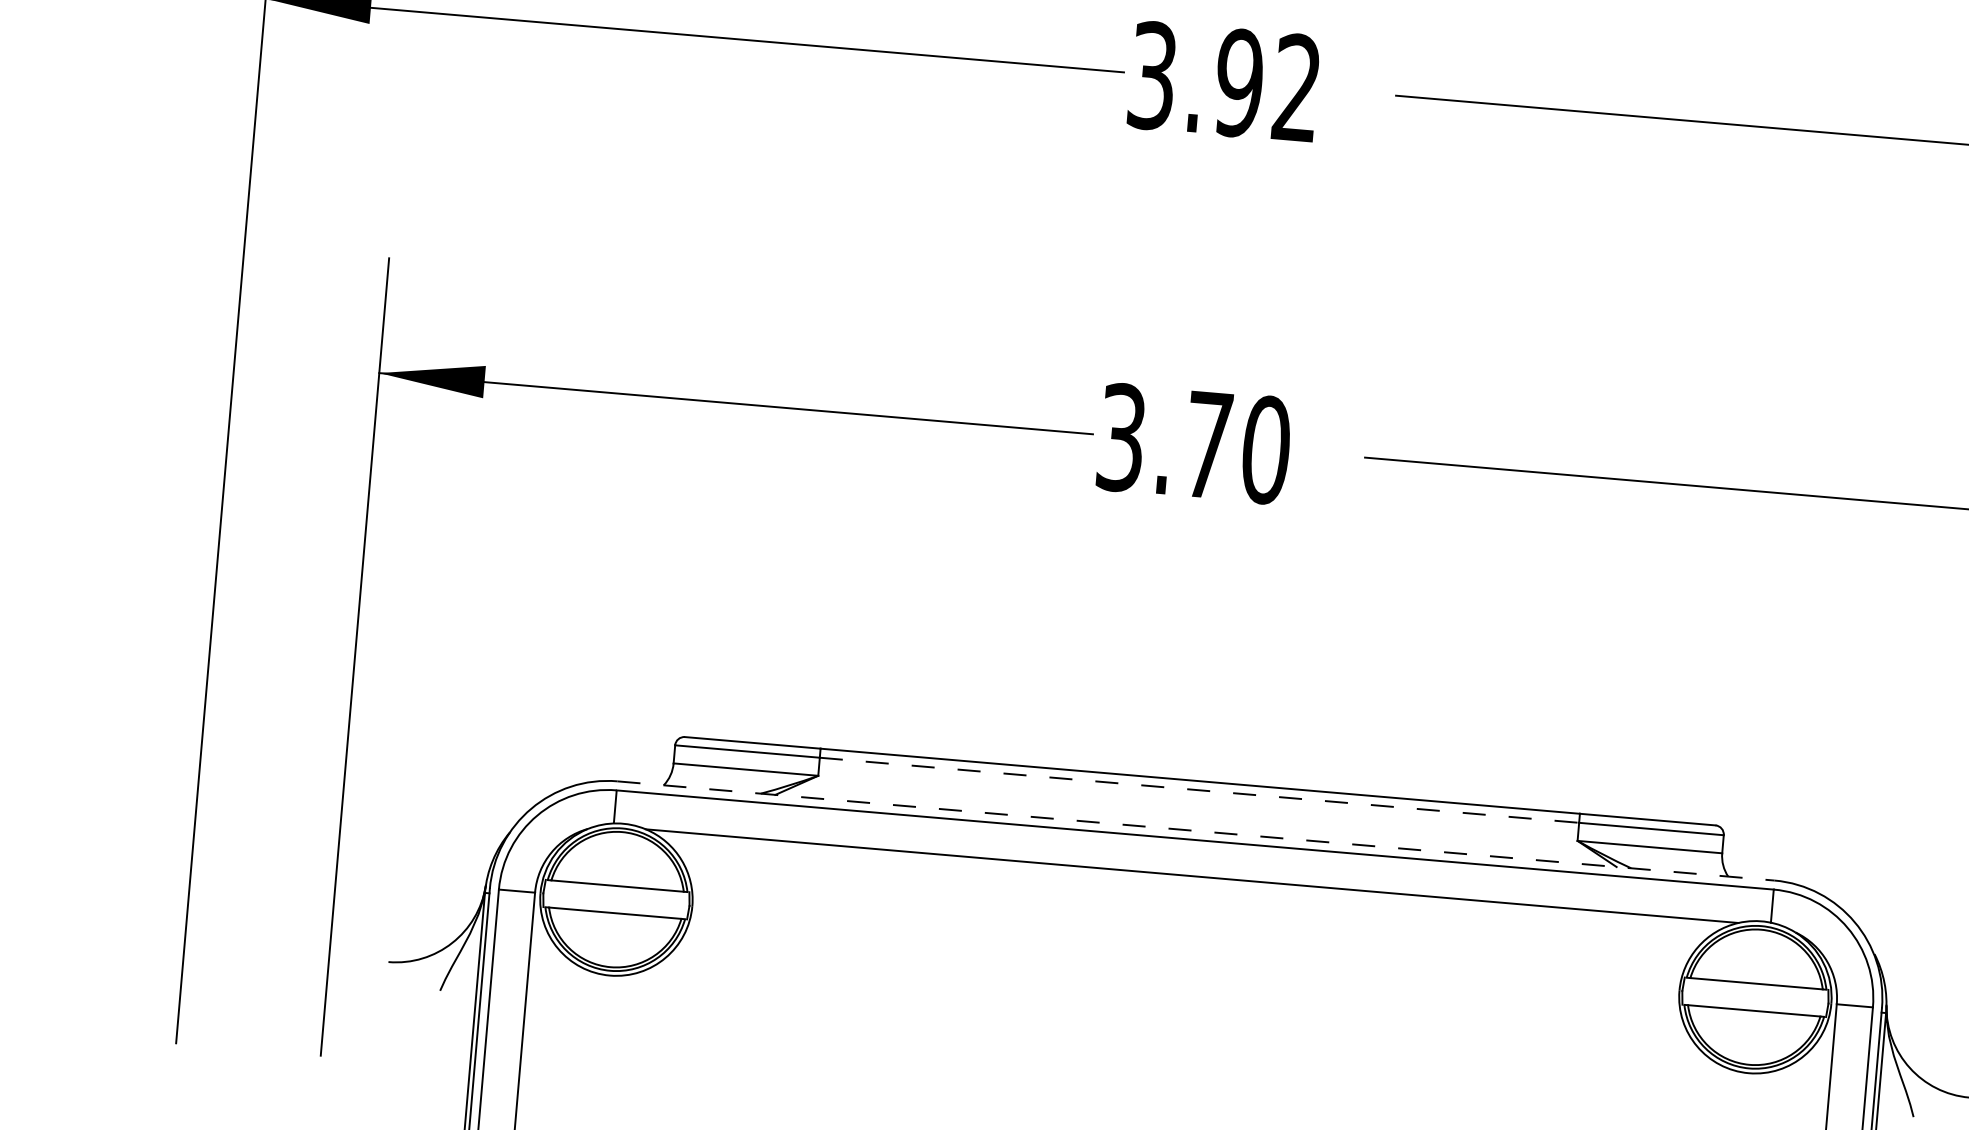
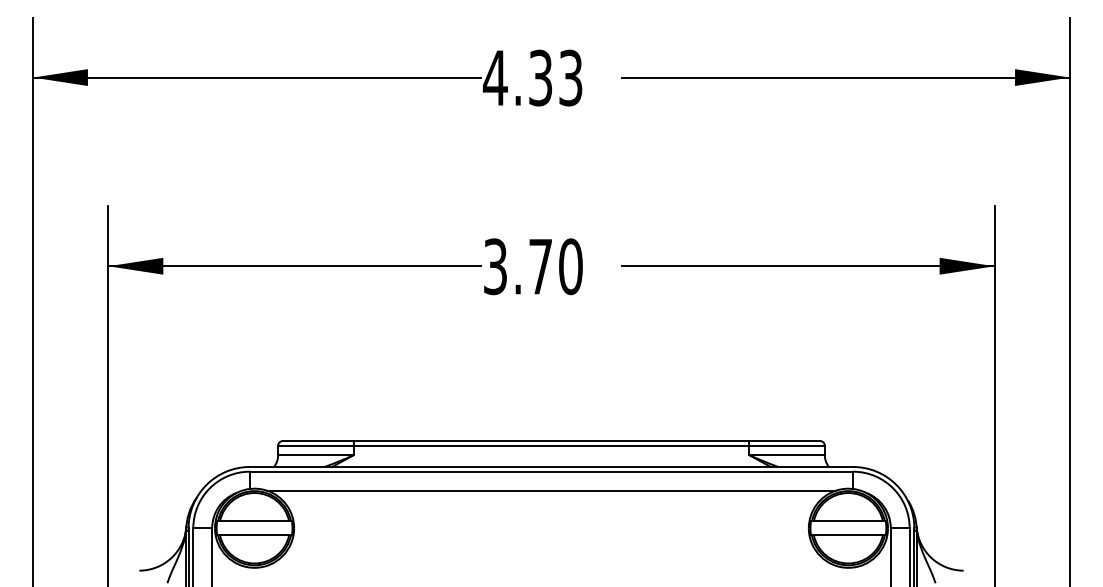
text: (1223, 80) -> (532, 77), 3.92 -> 4.33
line: (1199, 789) -> (551, 445), dashed -> solid
line: (1196, 830) -> (551, 466), dashed -> solid

